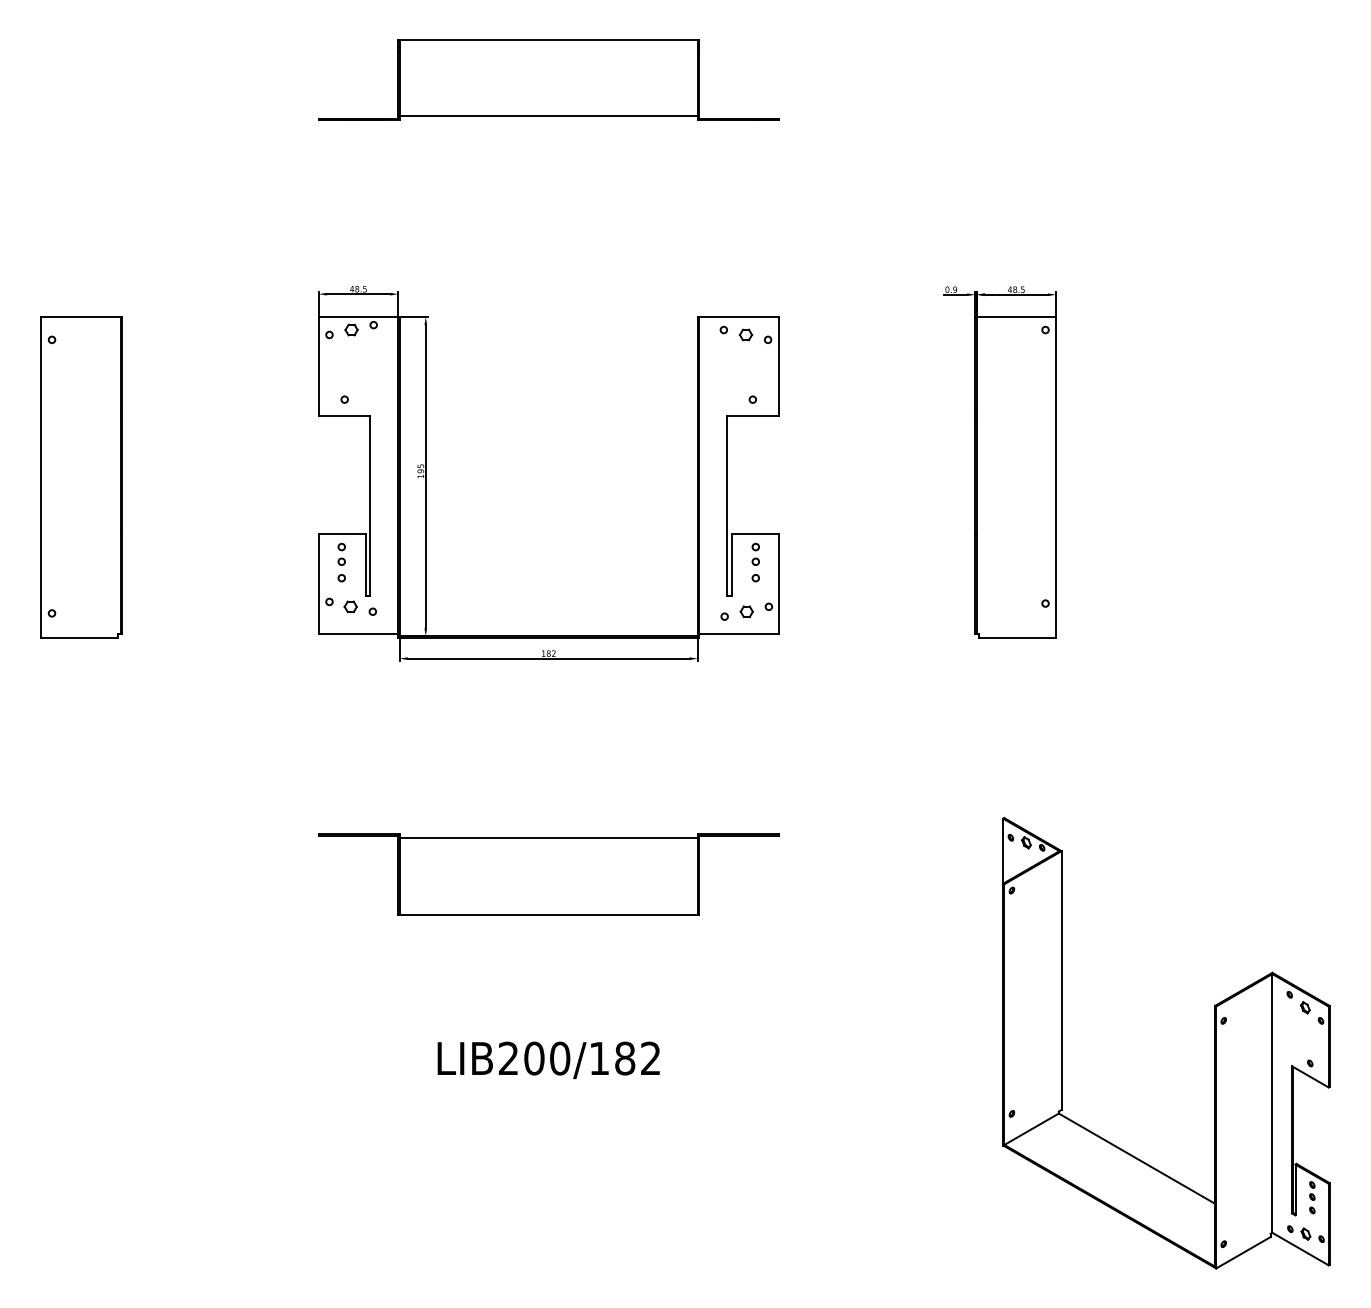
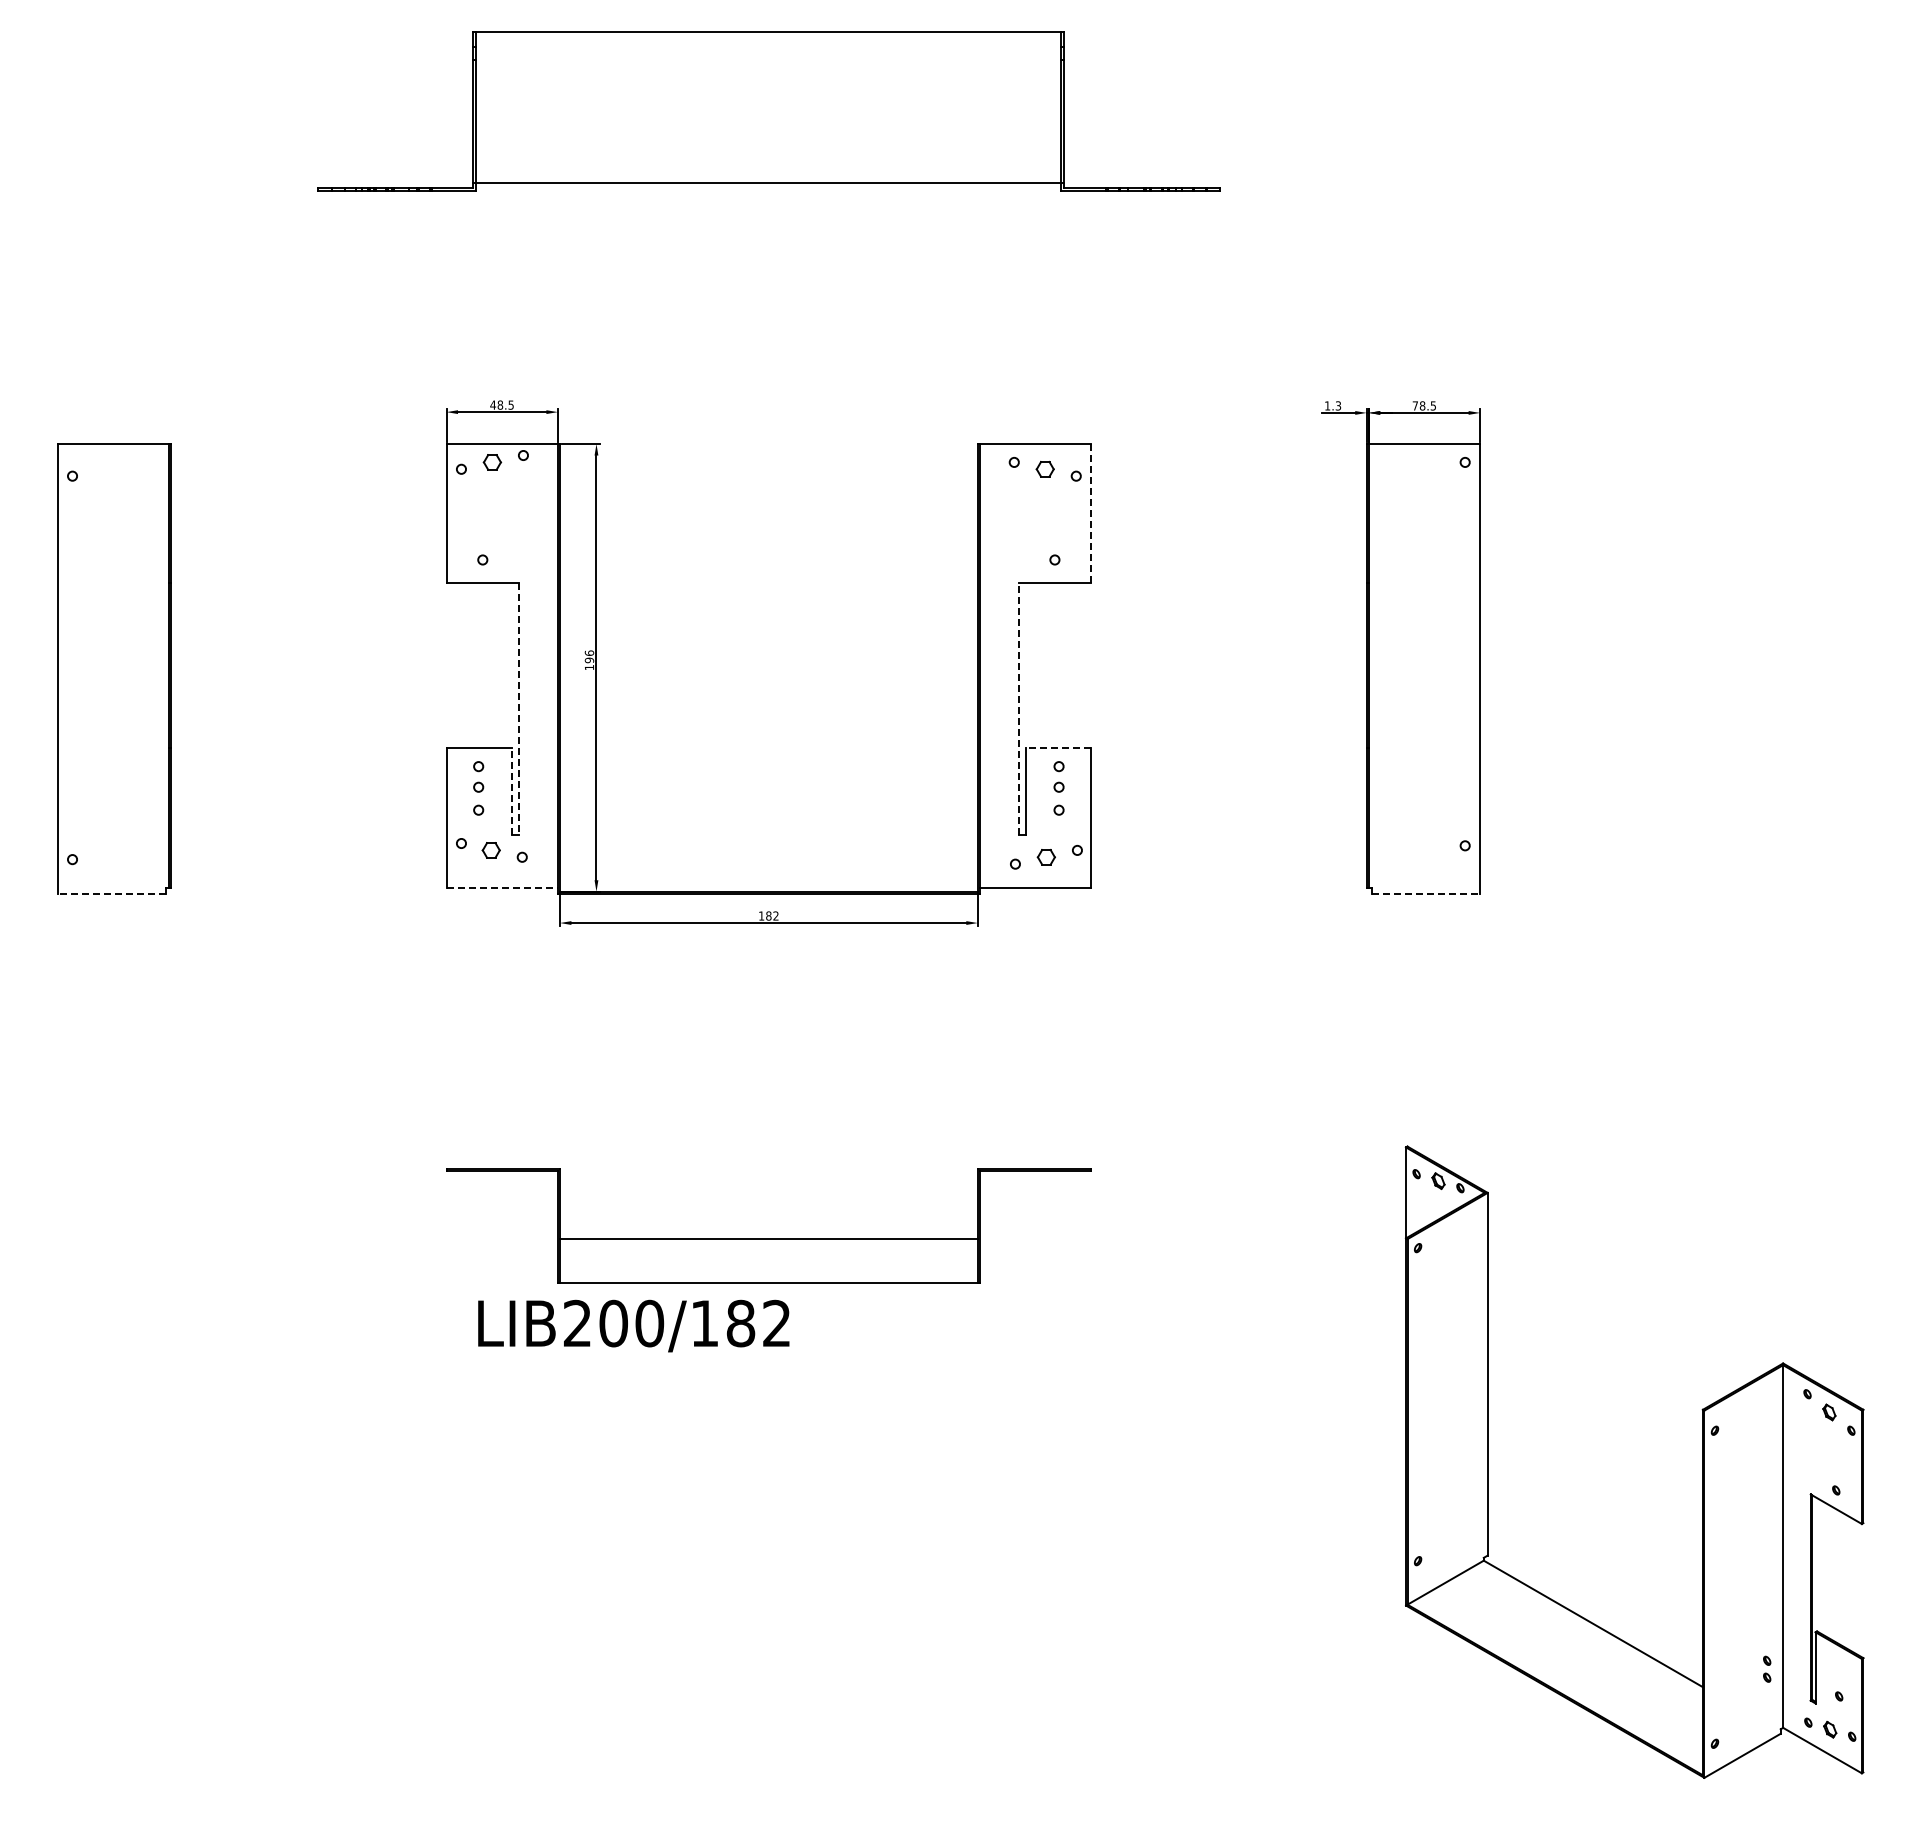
part: (548, 79) -> (768, 111), size x1.4
text: (950, 289) -> (1332, 405), 0.9 -> 1.3
text: (1010, 289) -> (1415, 405), 48.5 -> 78.5
line: (778, 367) -> (1091, 514), solid -> dashed
text: (420, 465) -> (589, 652), 195 -> 196
line: (726, 505) -> (1018, 708), solid -> dashed
line: (370, 506) -> (518, 709), solid -> dashed
line: (755, 534) -> (1058, 748), solid -> dashed
line: (365, 564) -> (511, 791), solid -> dashed
line: (358, 634) -> (502, 888), solid -> dashed
line: (79, 637) -> (111, 893), solid -> dashed
line: (1017, 637) -> (1426, 893), solid -> dashed
line: (548, 838) -> (768, 1238), moved
text: (548, 1059) -> (633, 1325), moved
part: (1312, 1190) -> (1767, 1668), moved

